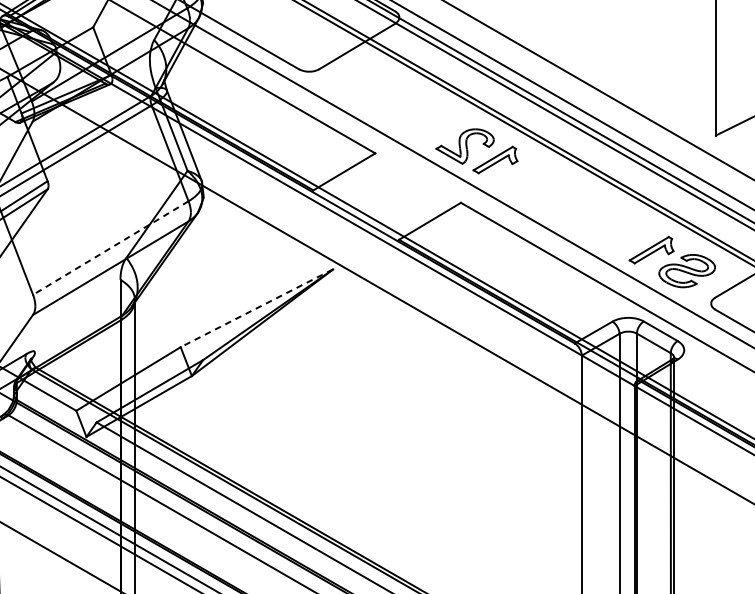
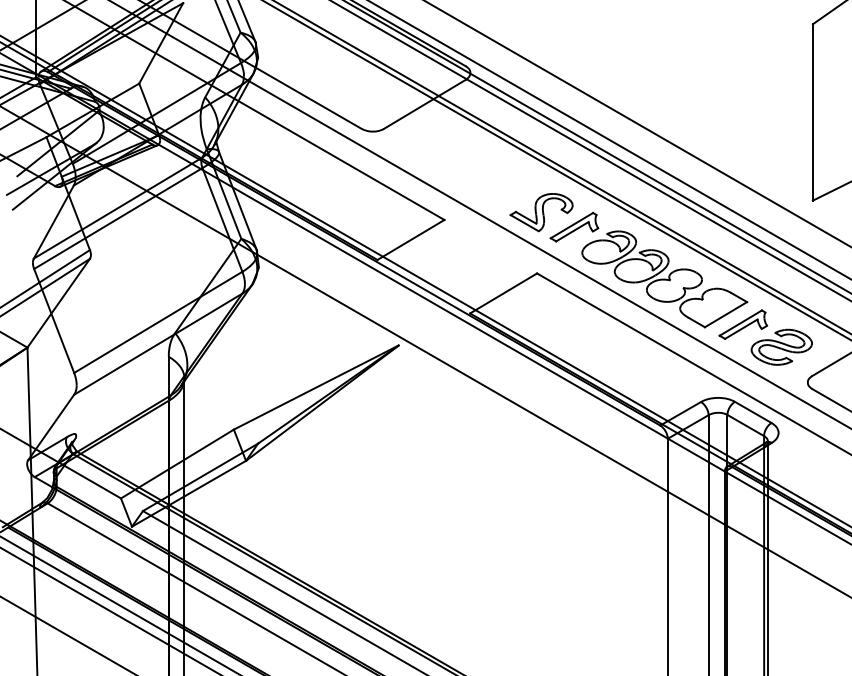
part: (578, 208) -> (664, 279), added
line: (110, 248) -> (157, 322), dashed -> solid
line: (256, 308) -> (315, 387), dashed -> solid

